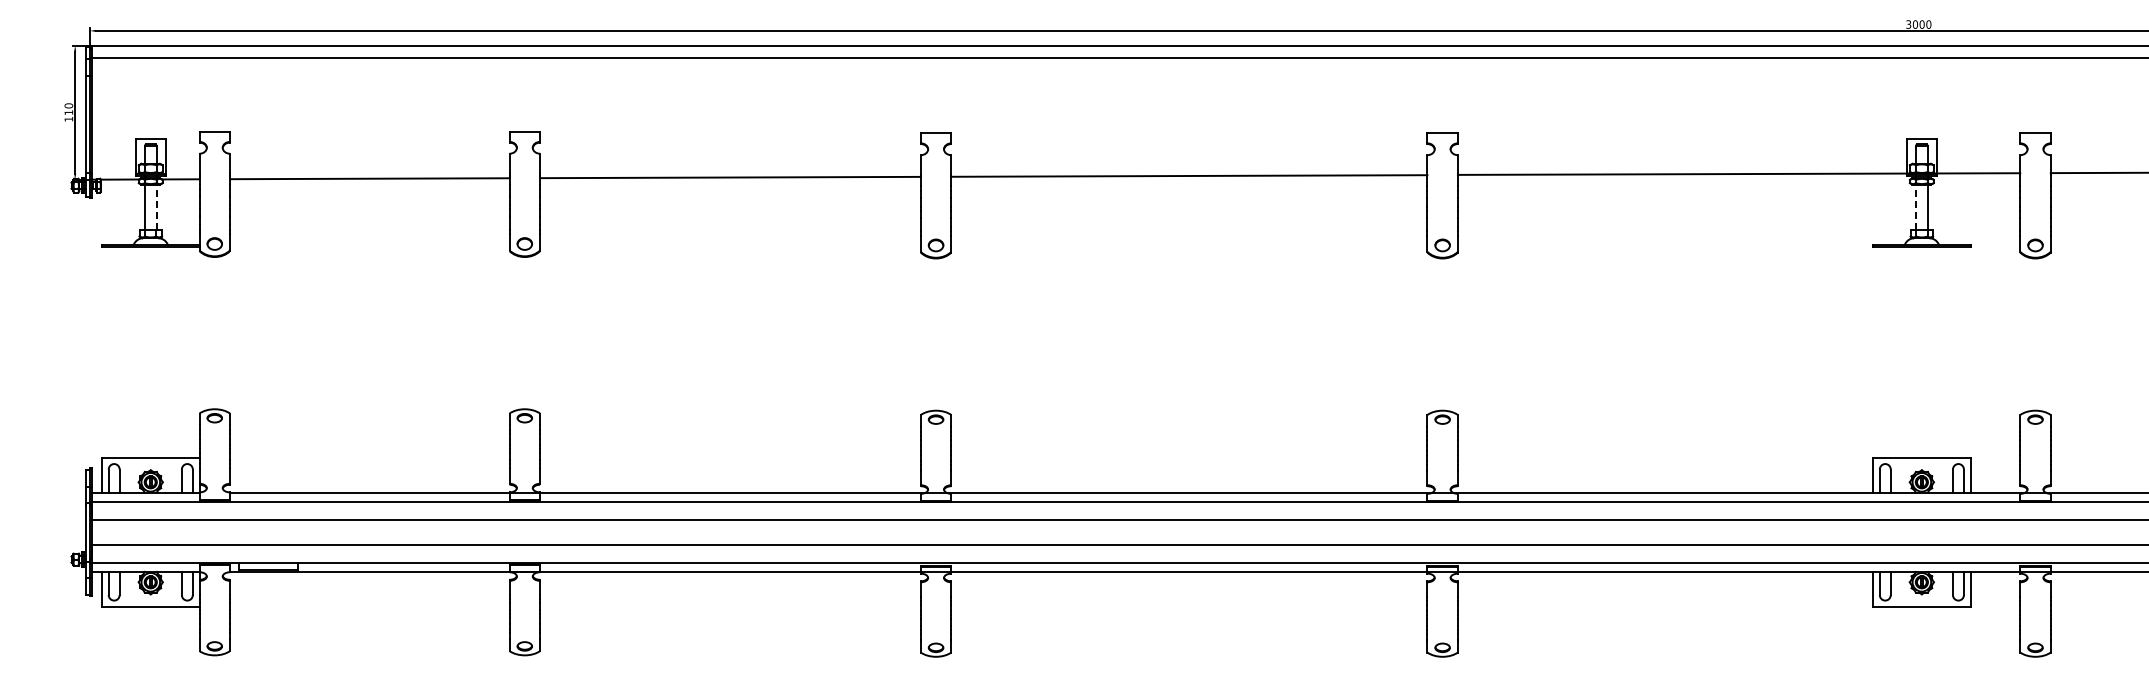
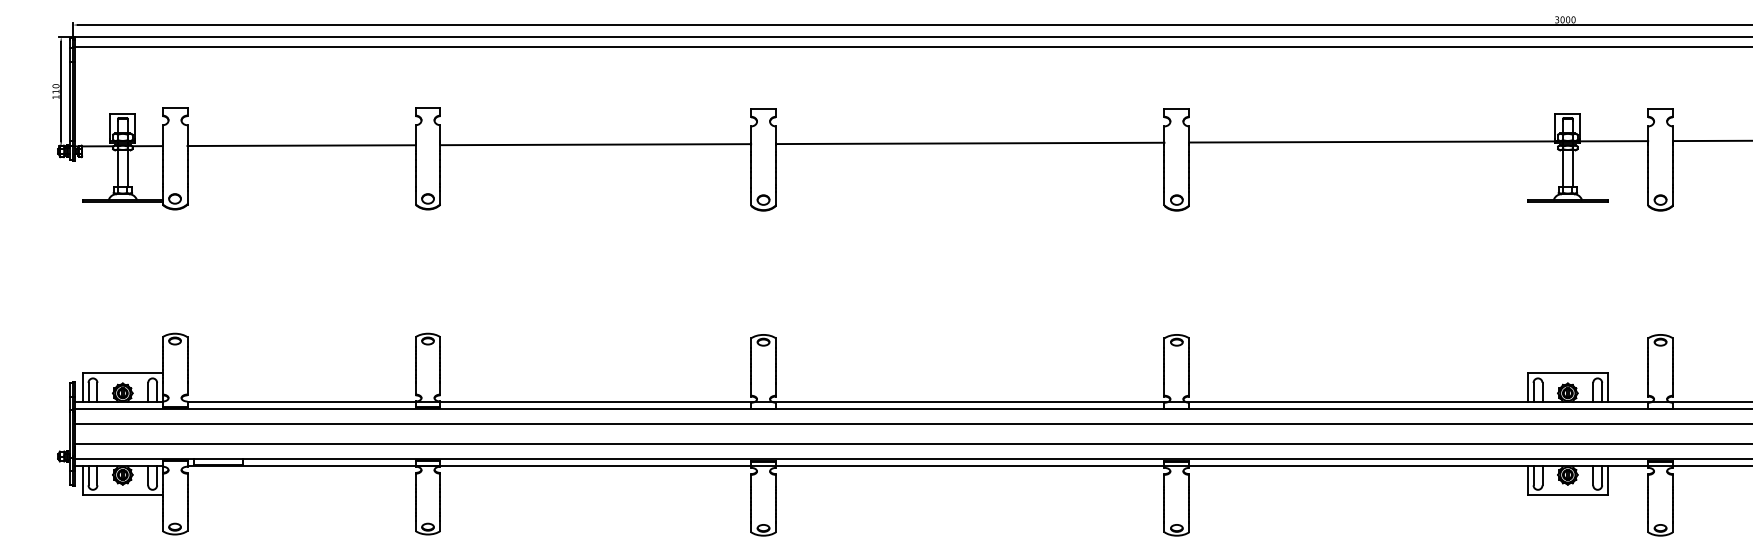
line: (156, 207) -> (127, 169), dashed -> solid
line: (1915, 207) -> (1562, 169), dashed -> solid

